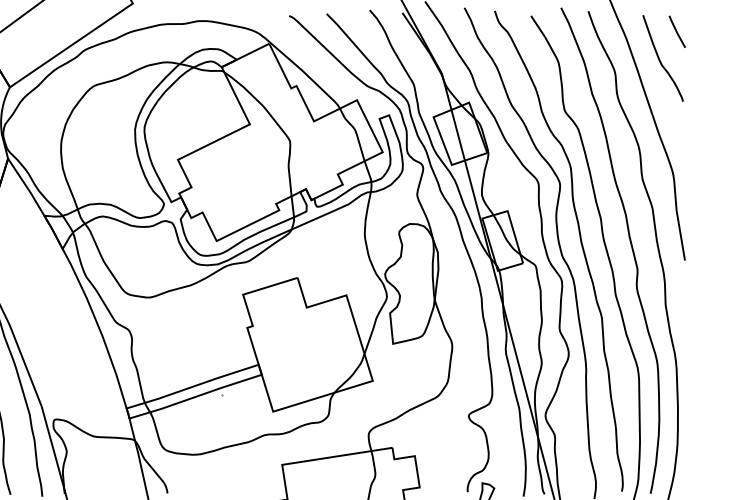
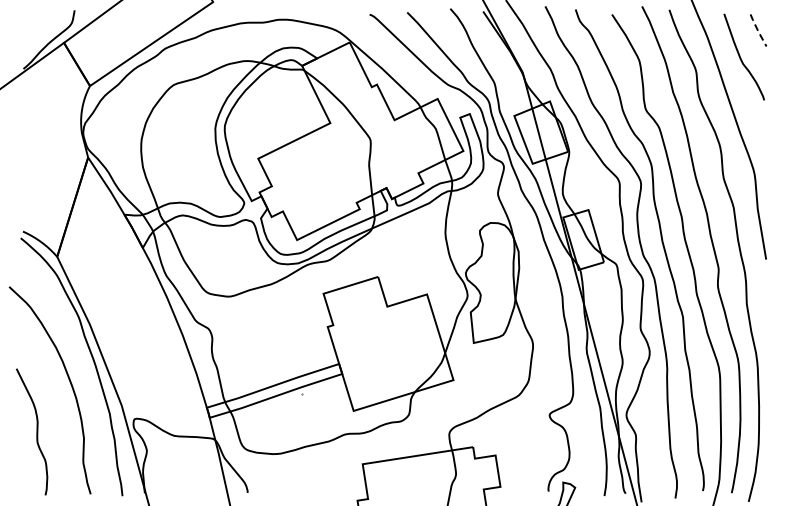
line: (676, 31) -> (757, 30), solid -> dashed

